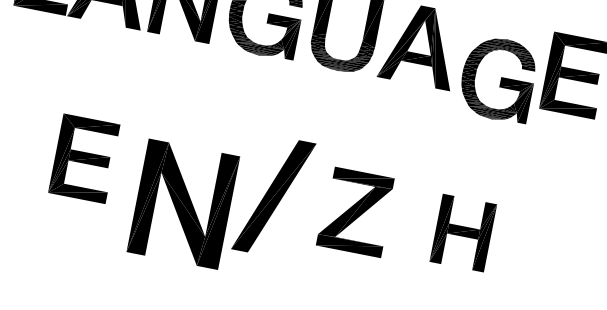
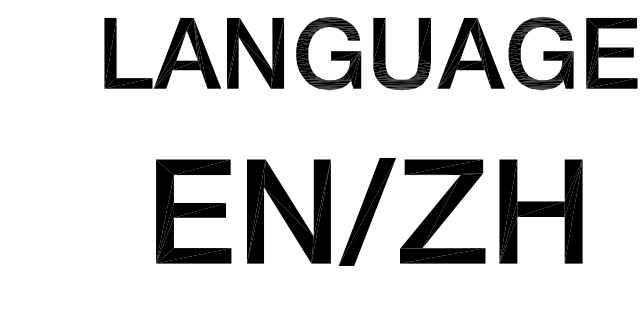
part: (497, 78) -> (540, 53), moved
part: (84, 158) -> (193, 211), size x1.43
part: (182, 204) -> (288, 211), moved
part: (355, 211) -> (442, 211), size x1.43
part: (462, 232) -> (540, 211), size x1.67

